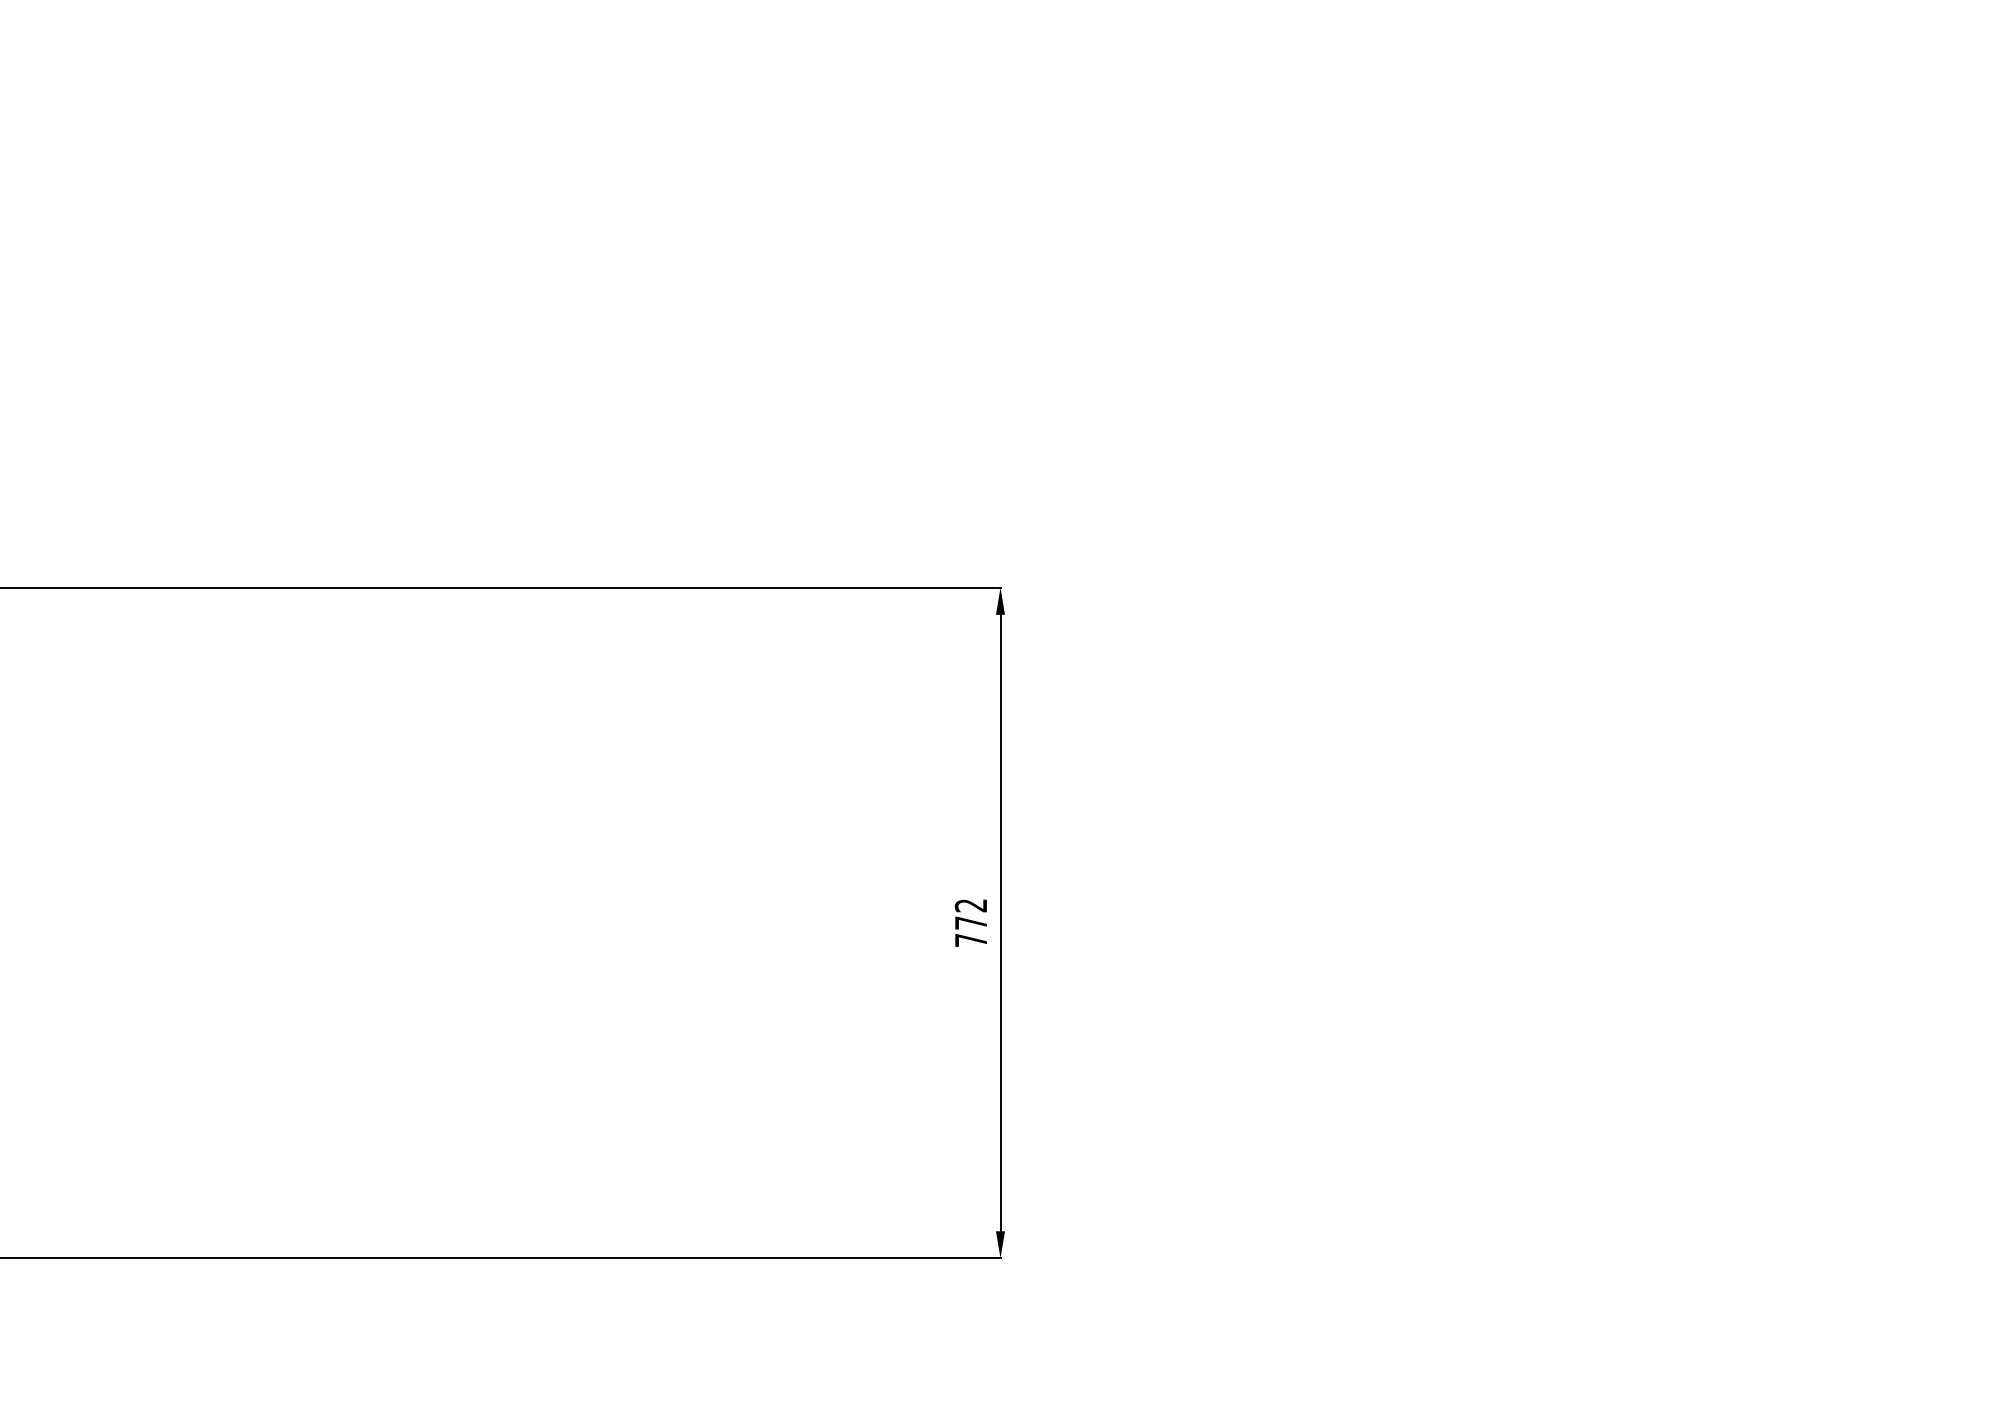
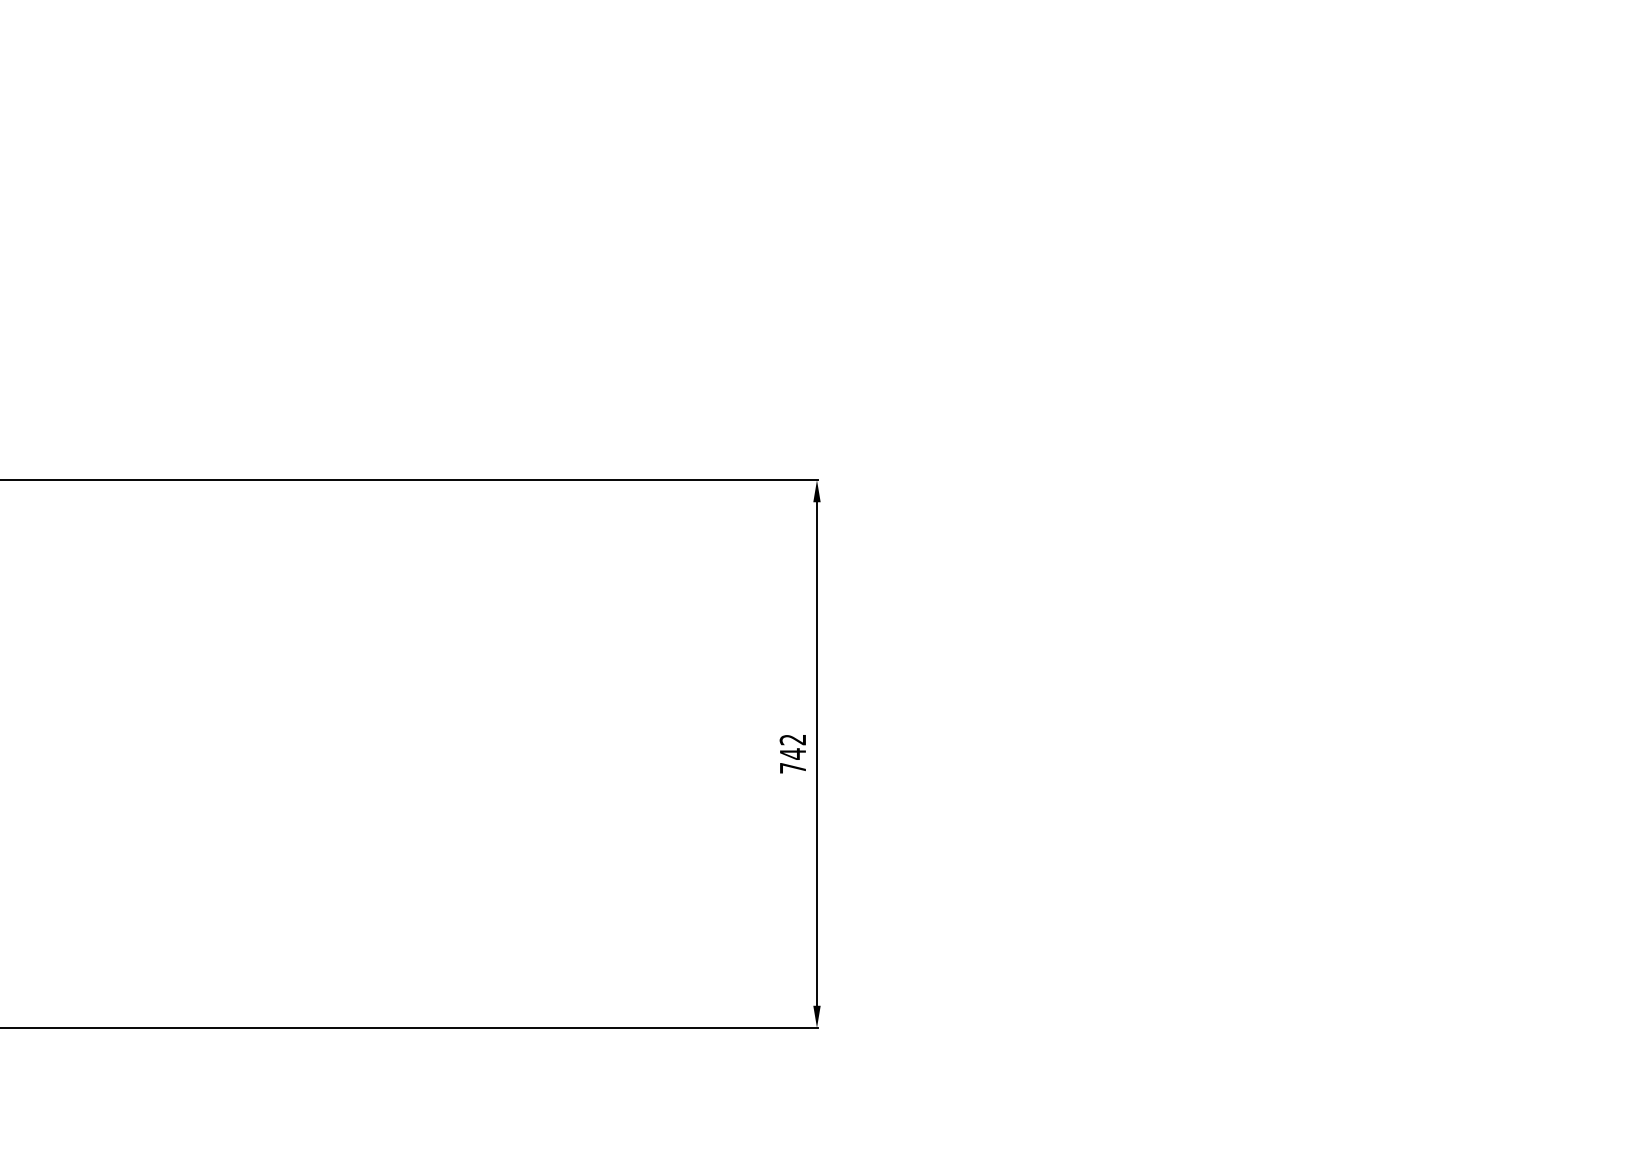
text: (970, 922) -> (792, 753), 772 -> 742

